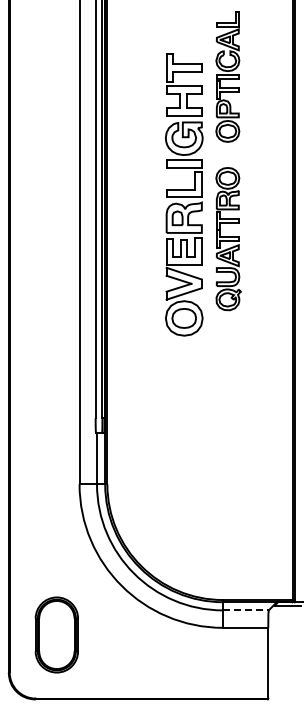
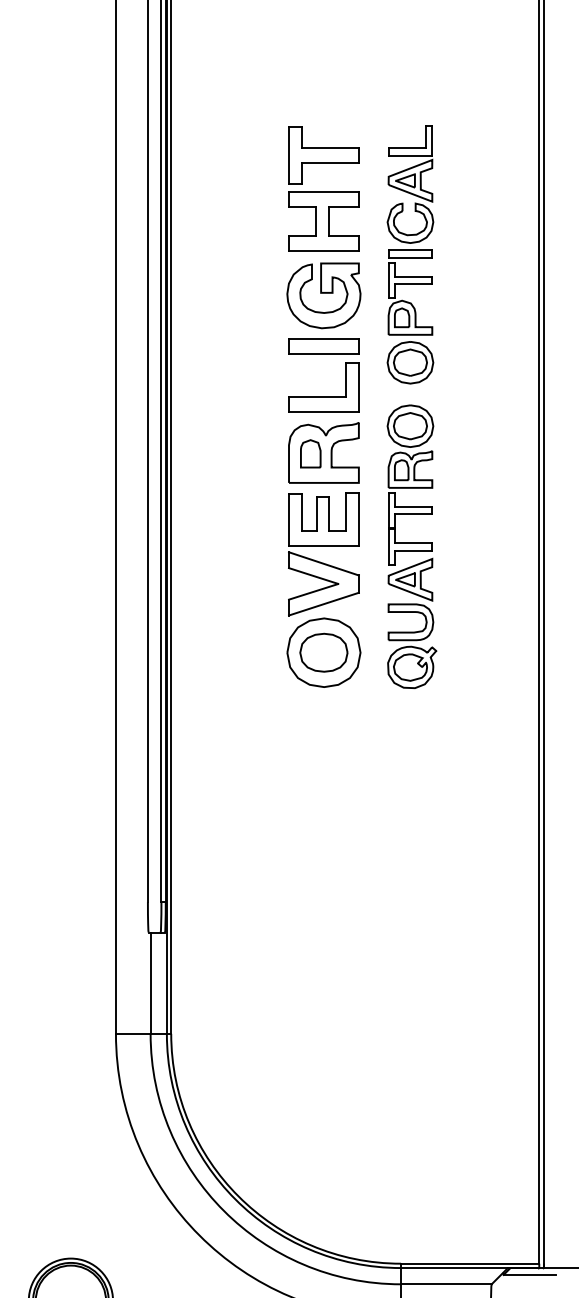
part: (227, 76) -> (409, 253), moved
part: (184, 194) -> (324, 406), moved
line: (245, 610) -> (445, 1284), dashed -> solid

